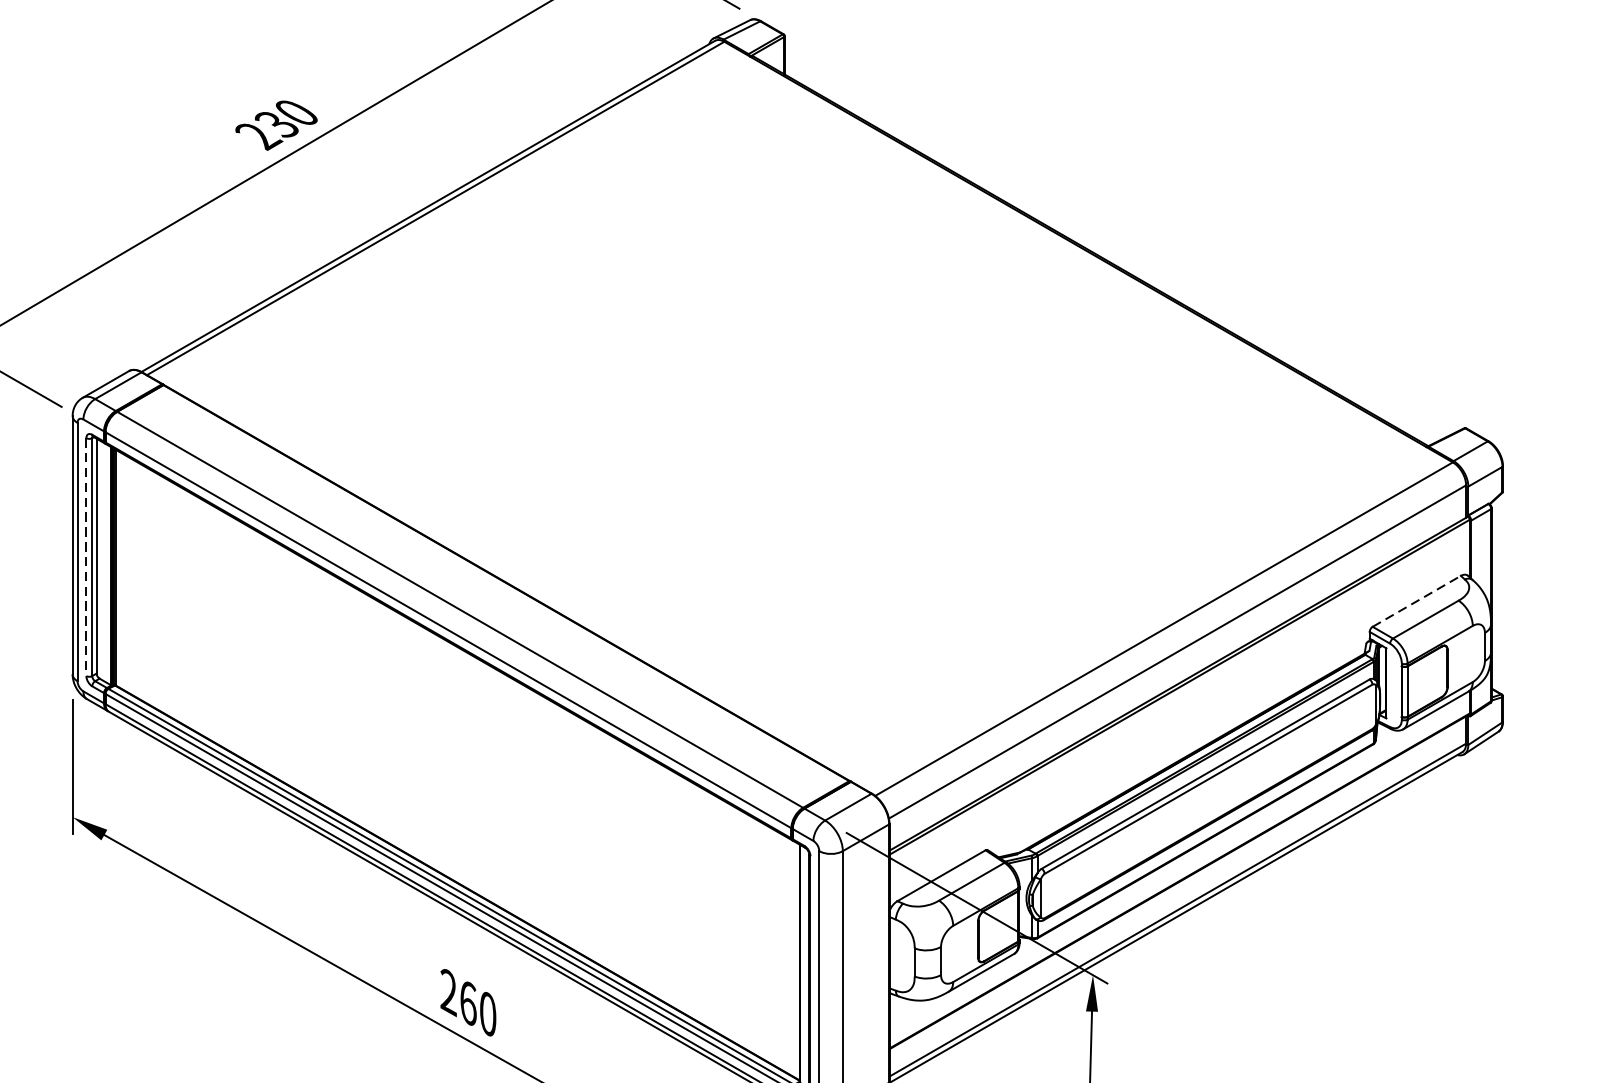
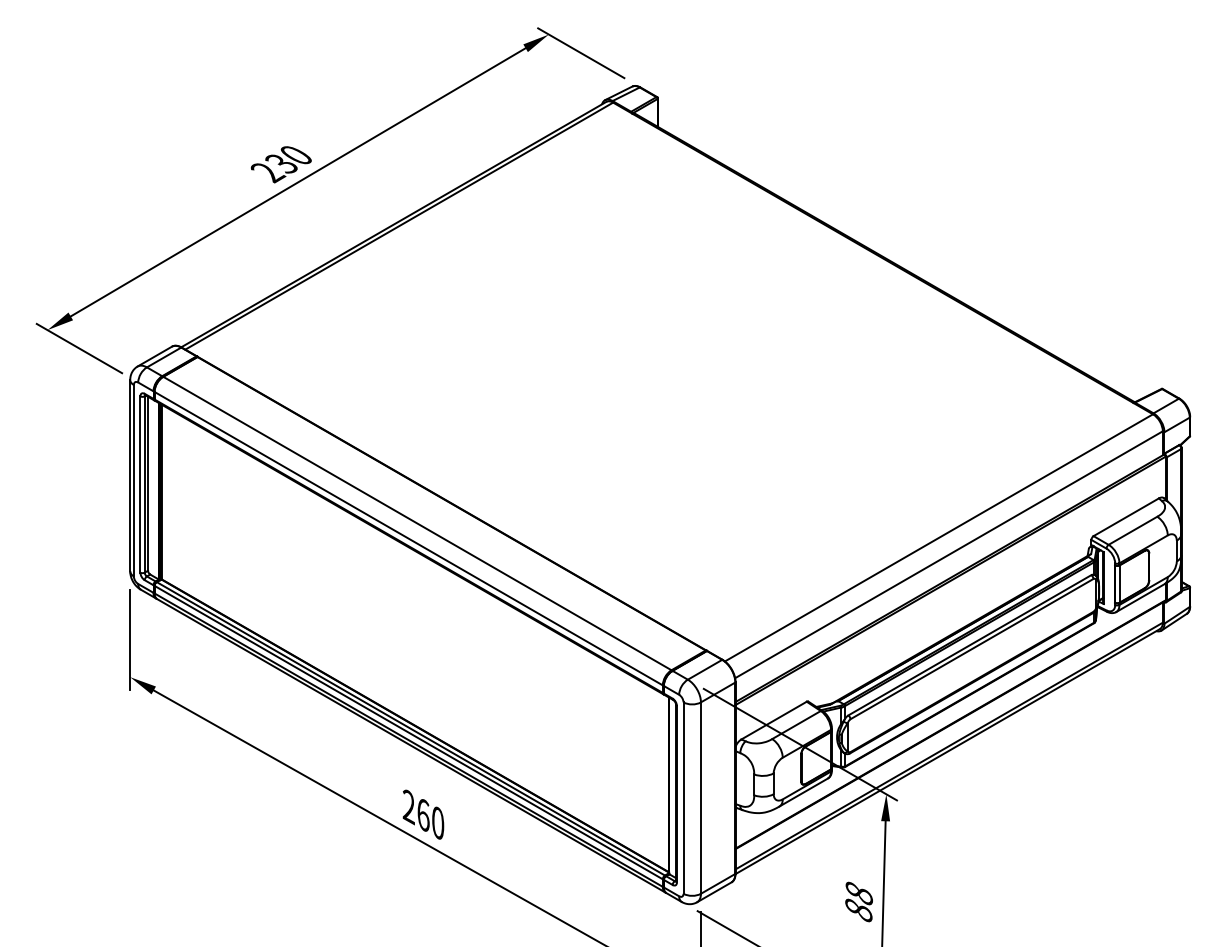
line: (86, 558) -> (140, 485), dashed -> solid
line: (1417, 601) -> (1126, 517), dashed -> solid

